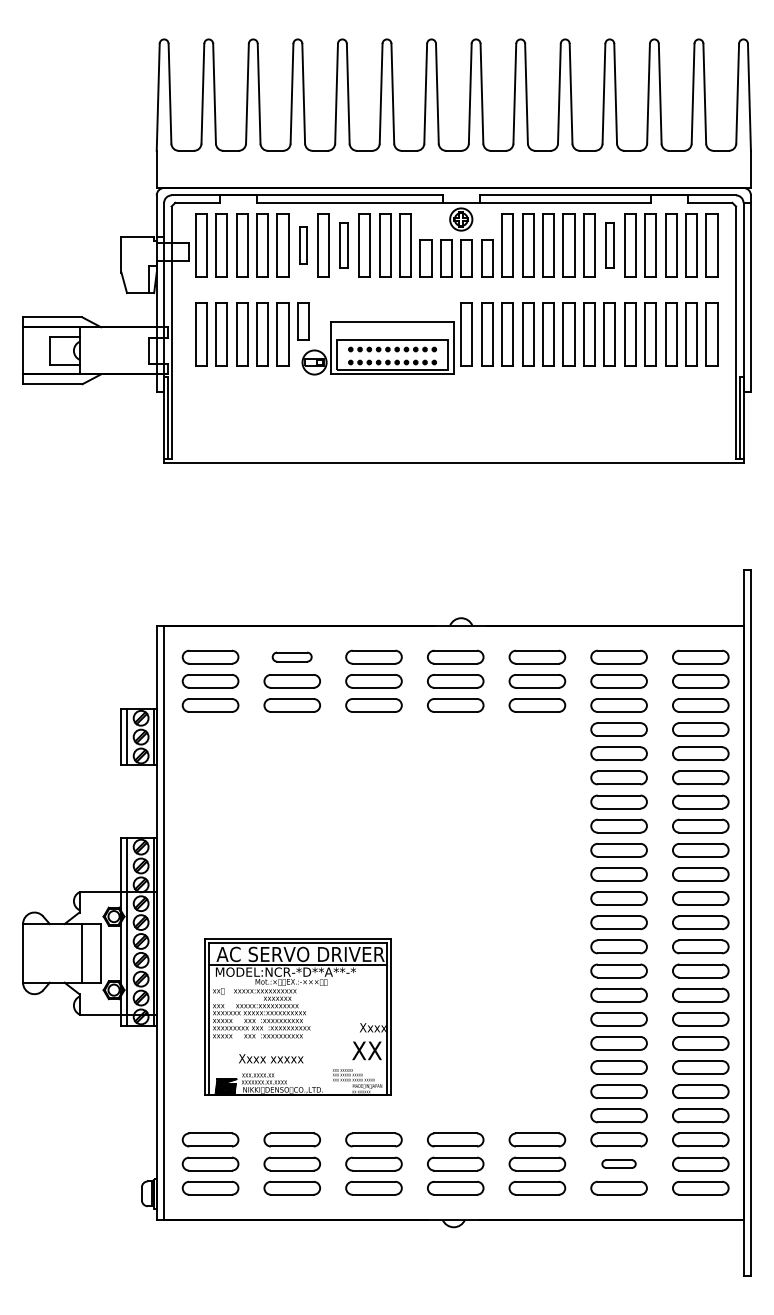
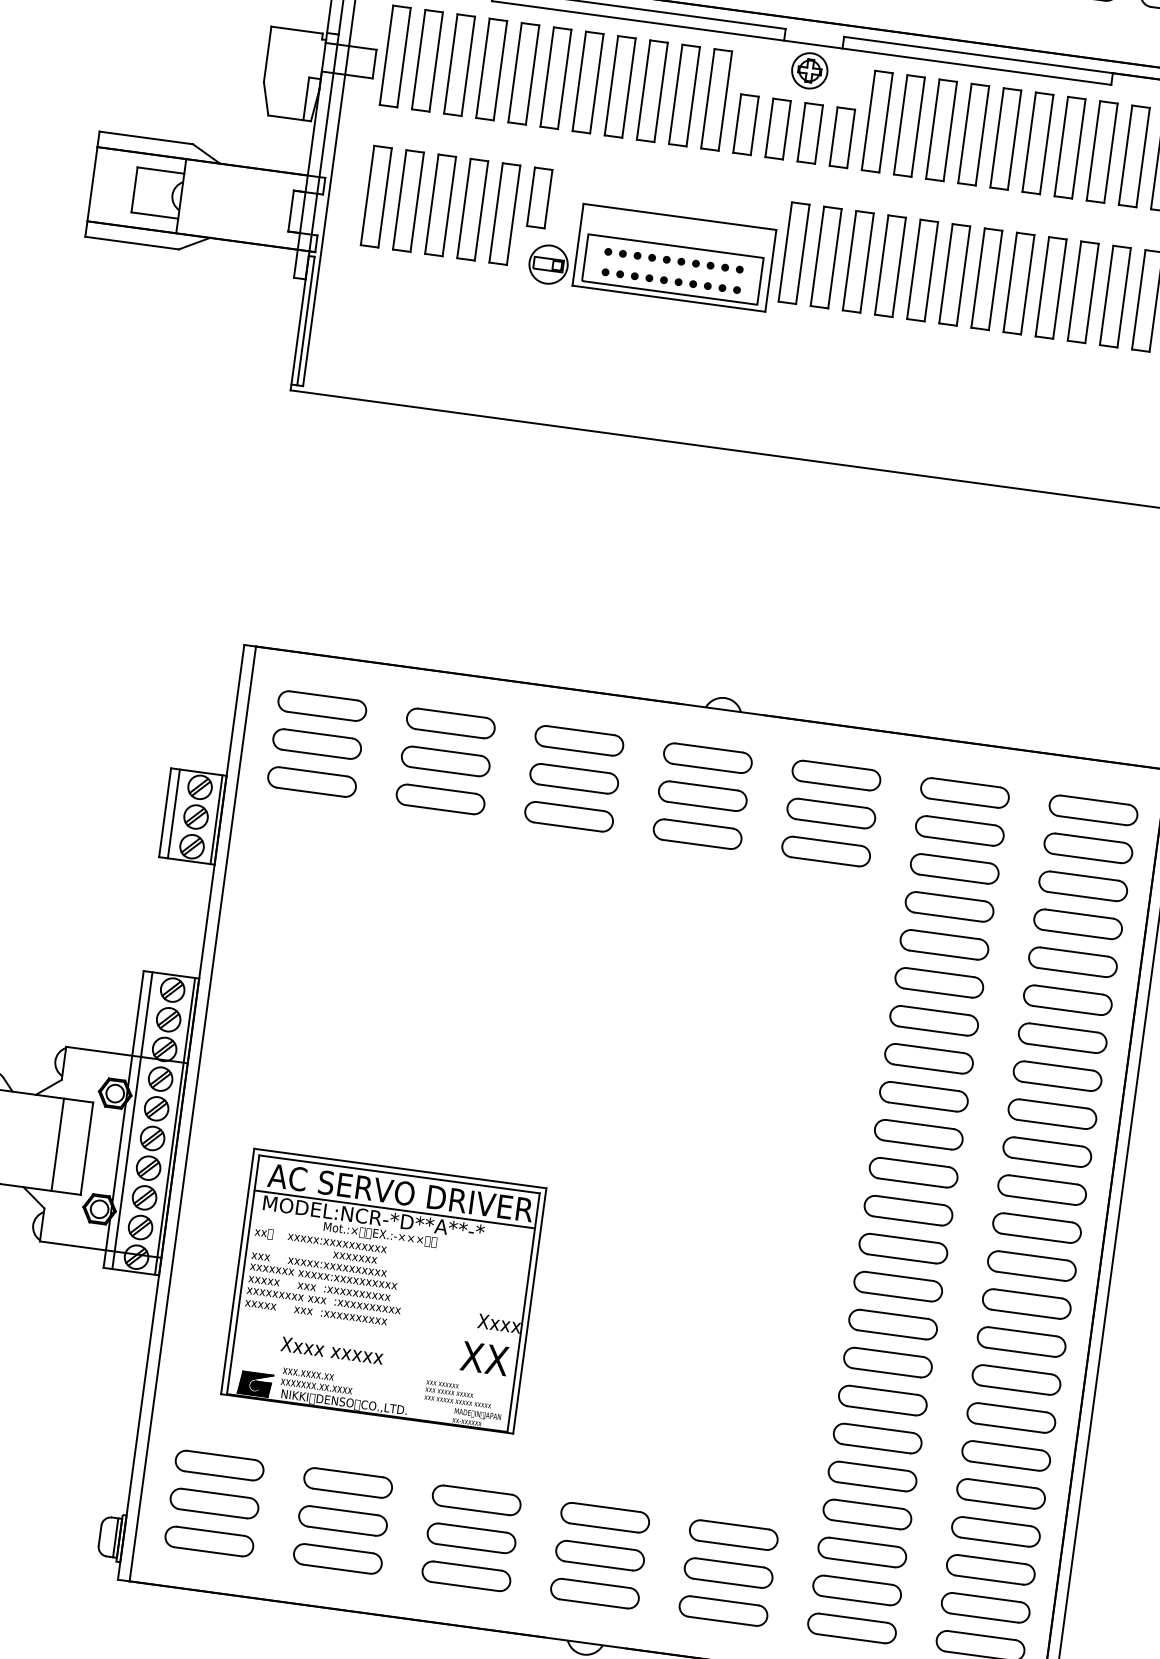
part: (303, 245) -> (556, 78), size x1.67
part: (344, 245) -> (620, 86), size x1.43
part: (609, 245) -> (1037, 143), size x1.43
part: (291, 656) -> (449, 722), size x1.43
part: (618, 1163) -> (856, 1589), size x1.67

